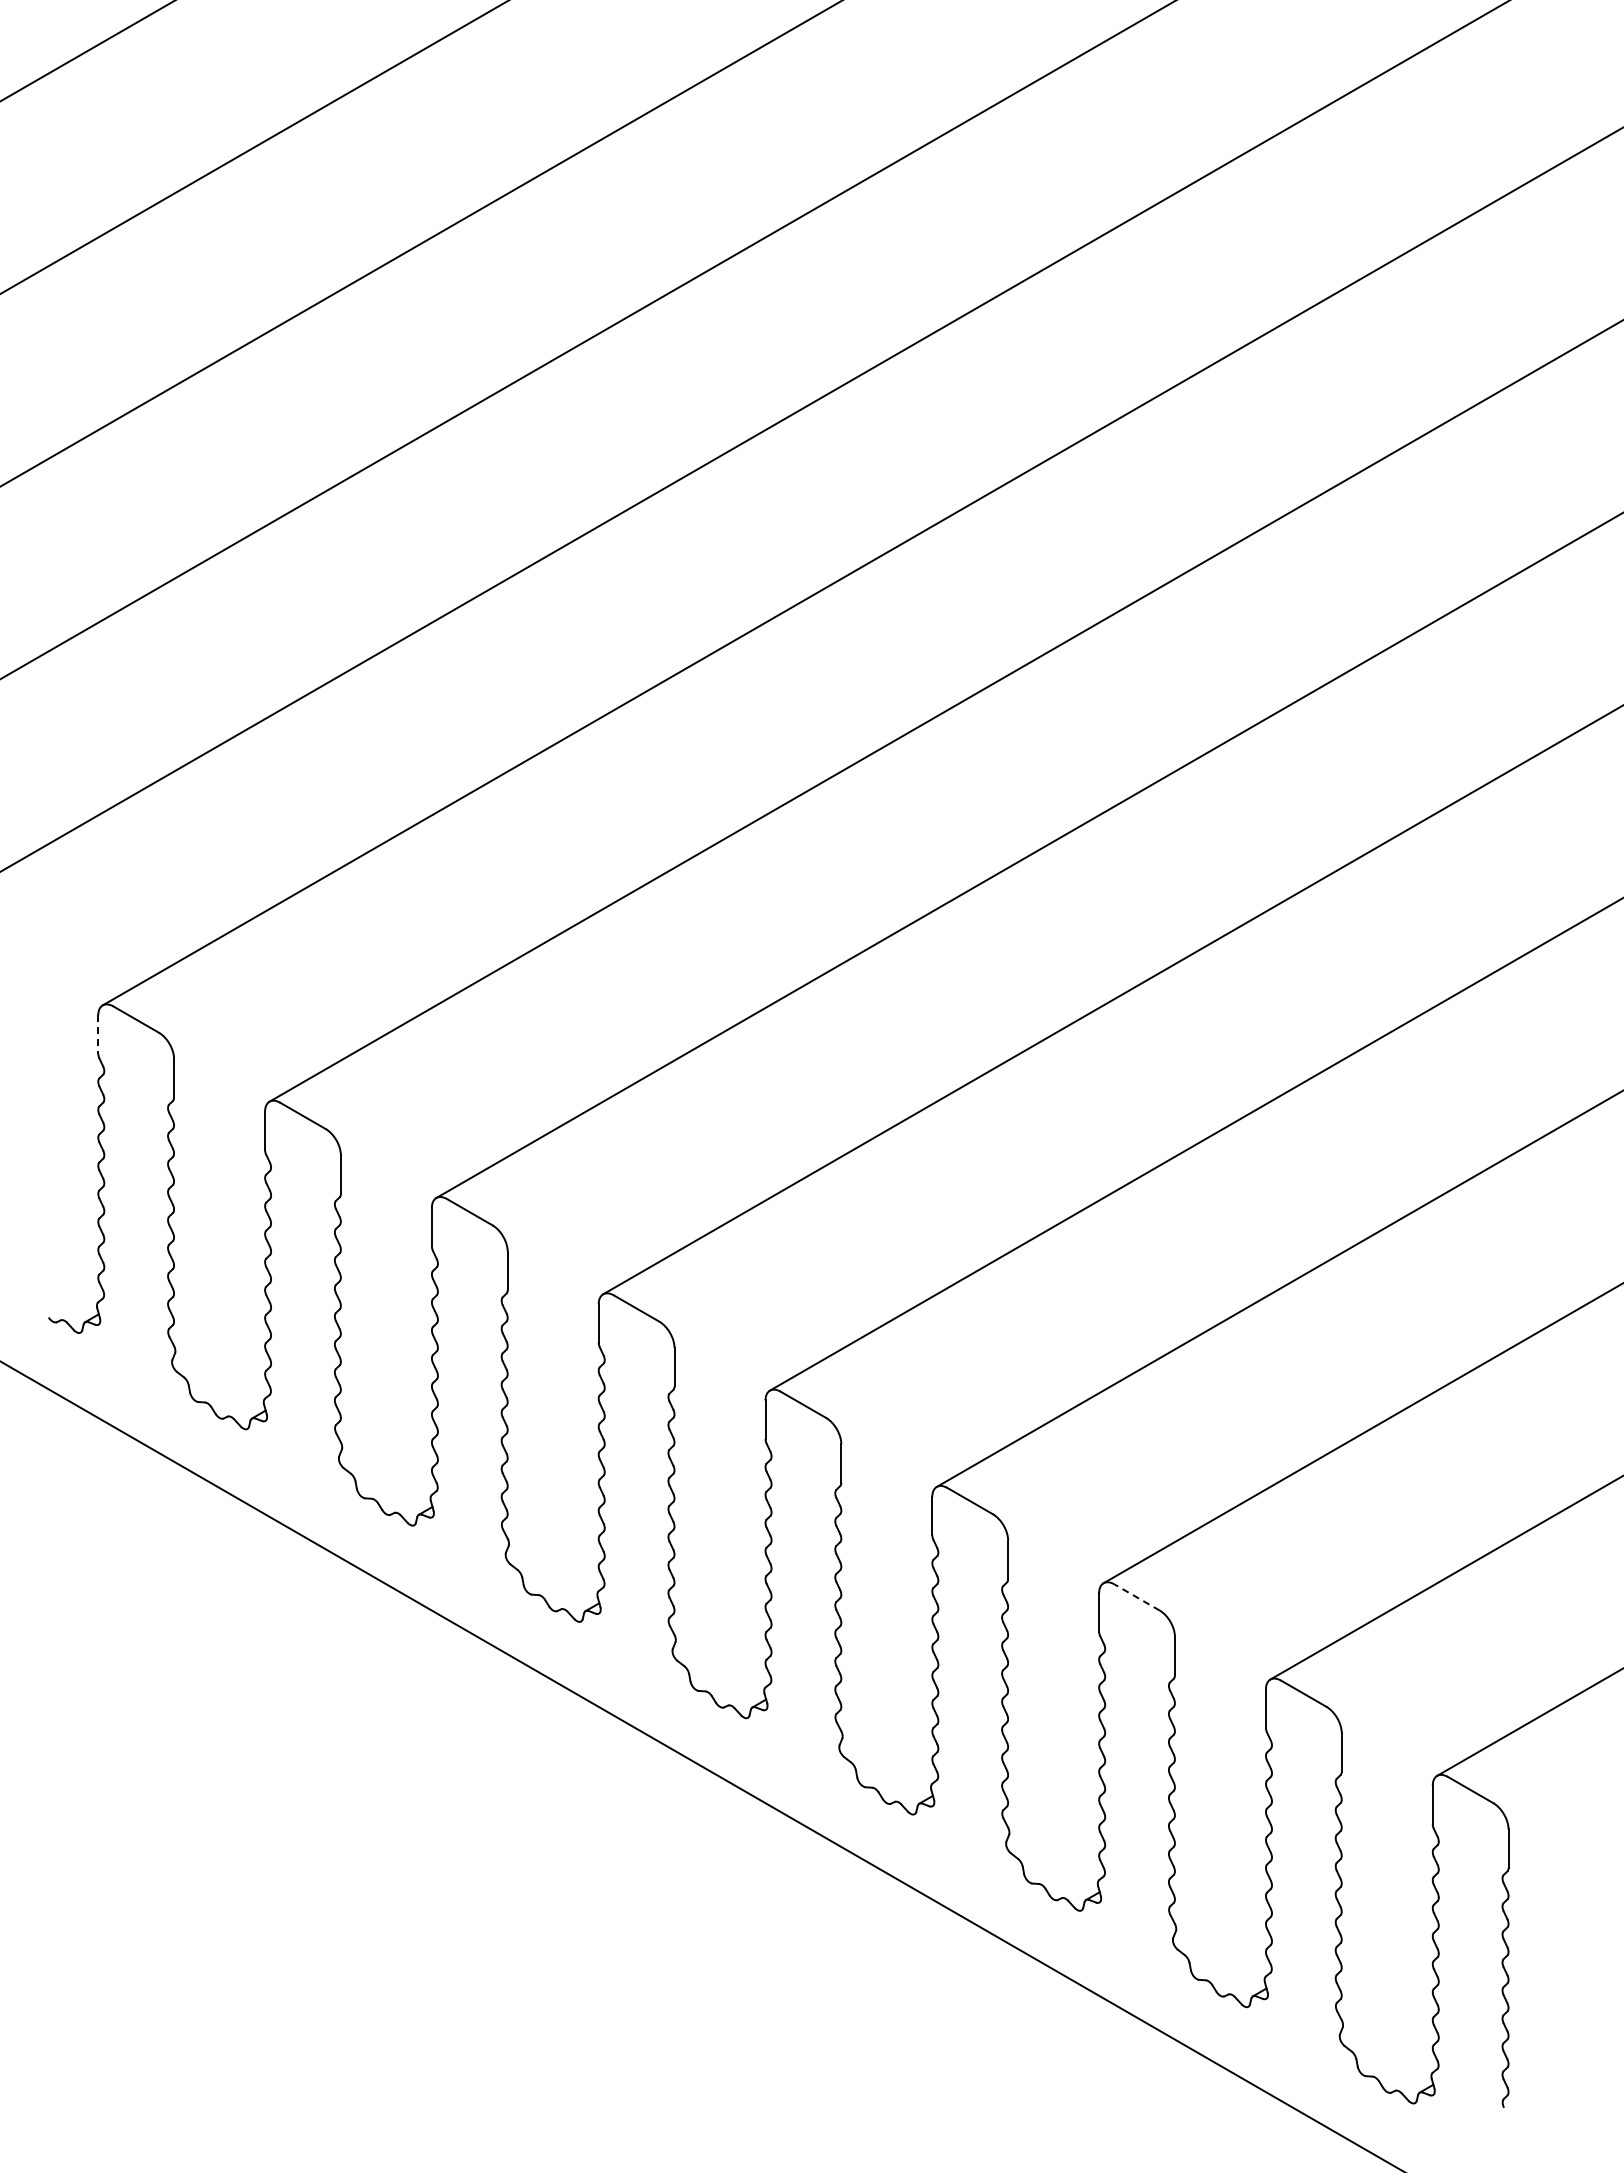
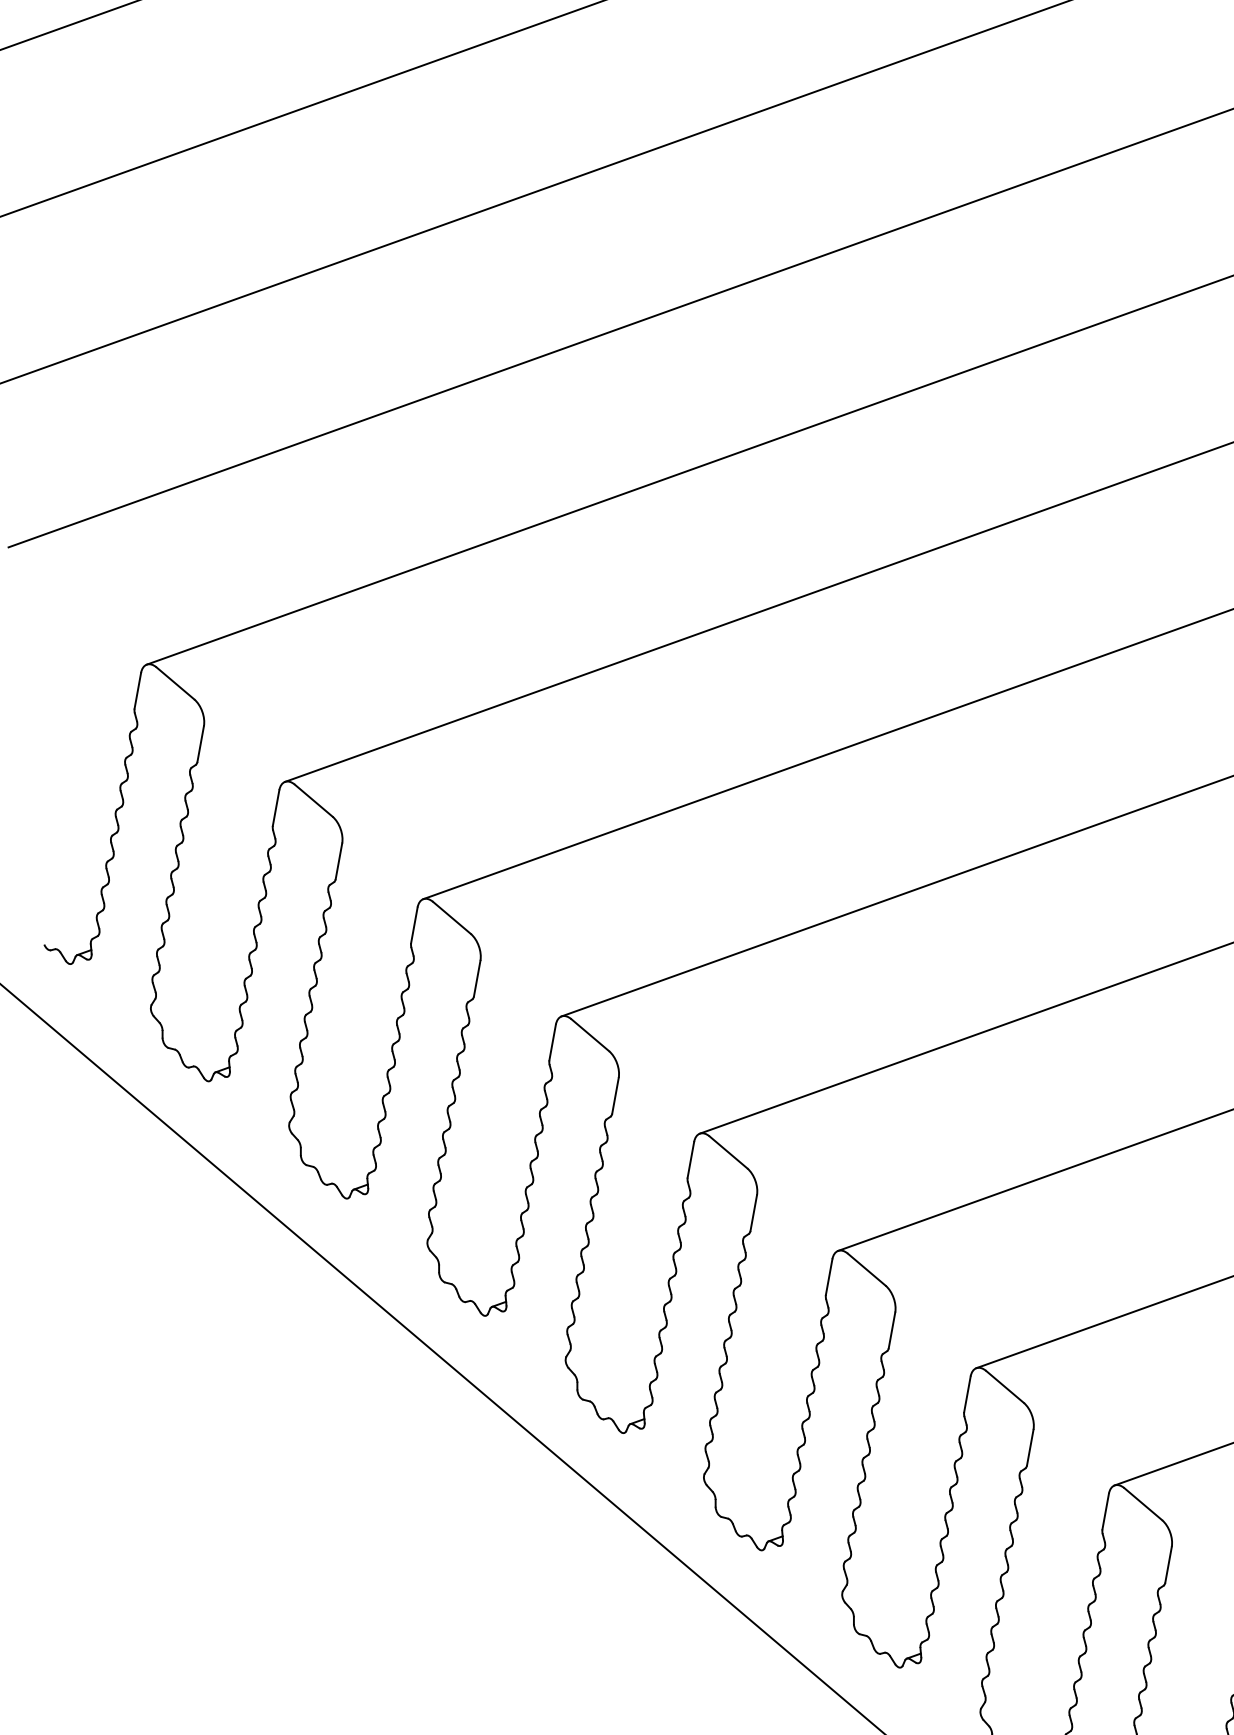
line: (98, 1034) -> (138, 690), dashed -> solid
line: (1136, 1597) -> (1004, 1386), dashed -> solid

